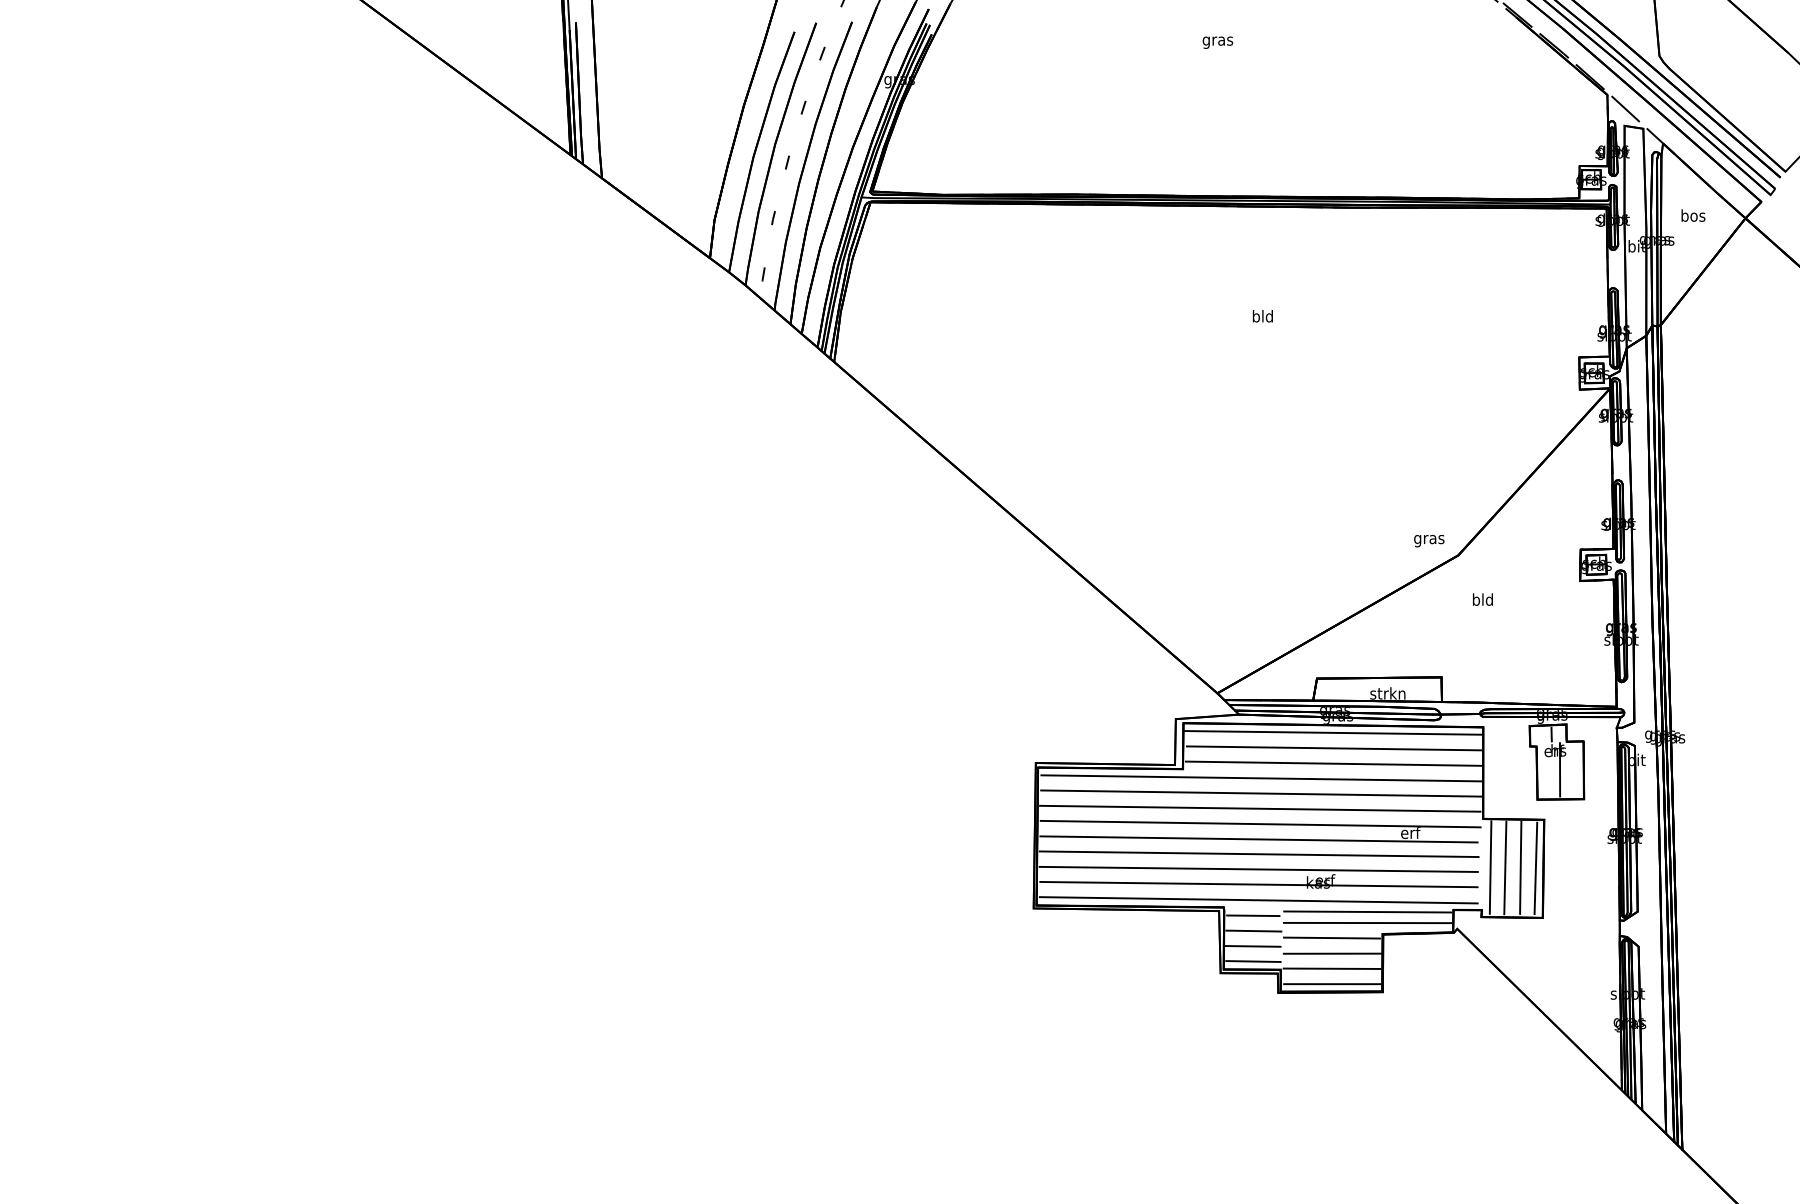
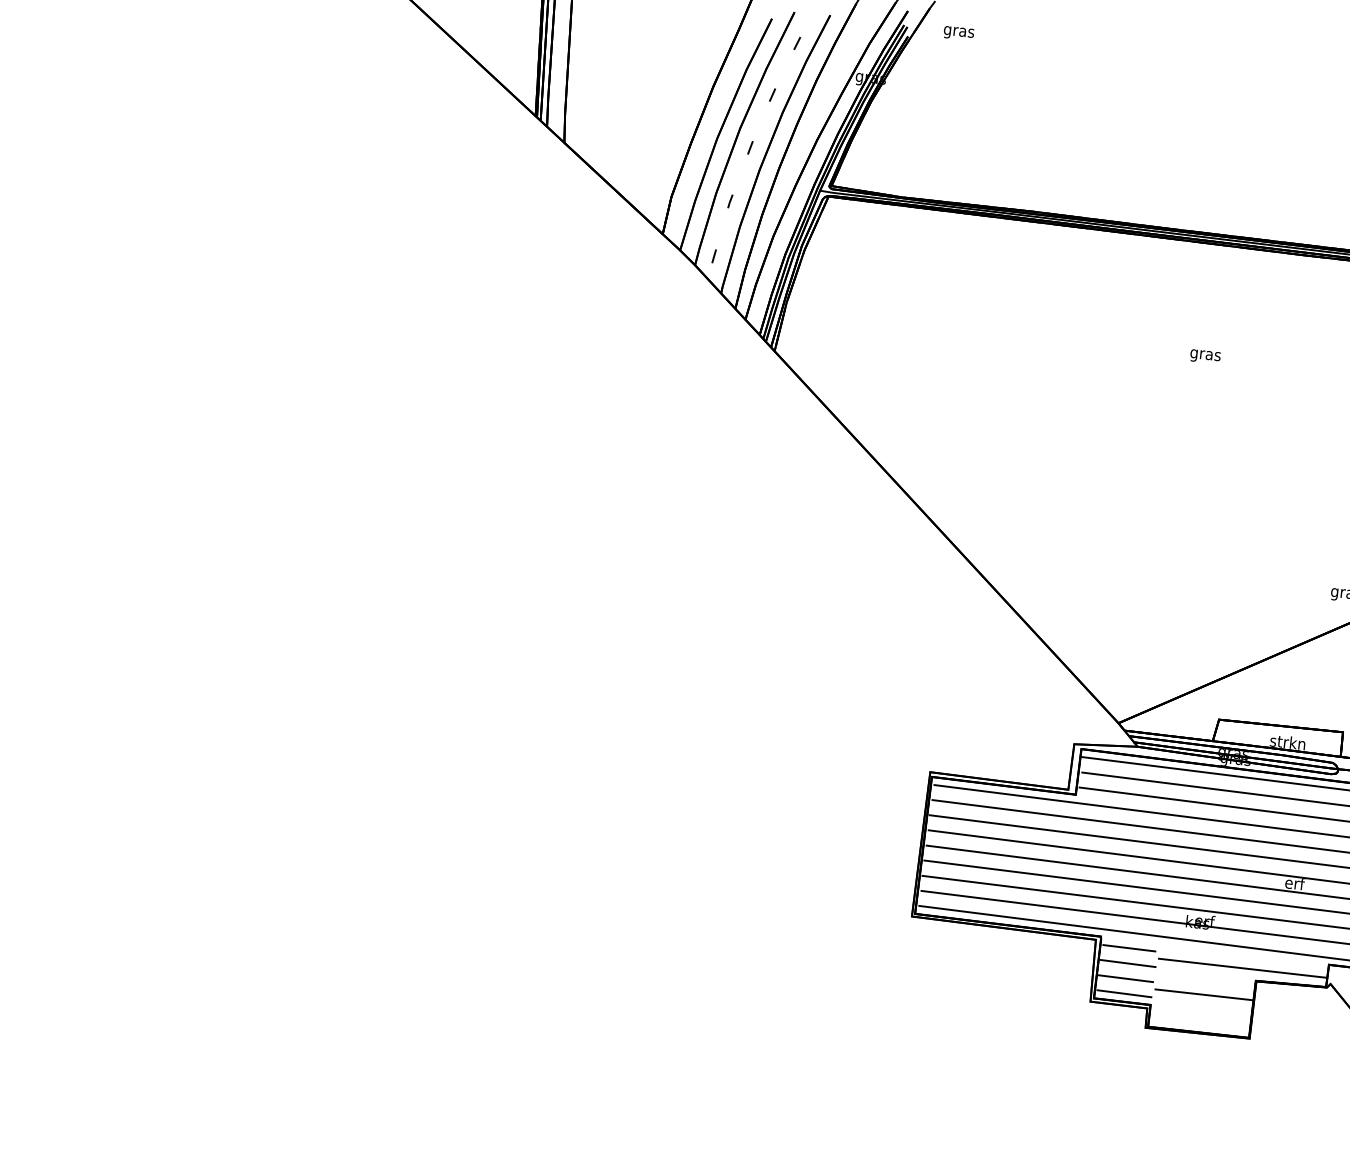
text: (1217, 42) -> (958, 33), moved
text: (1262, 317) -> (1205, 354), bld -> gras
line: (1367, 911) -> (1243, 956), removed
line: (1331, 937) -> (1204, 978), removed
line: (1331, 968) -> (1201, 1009), removed
line: (1332, 984) -> (1200, 1025), removed

